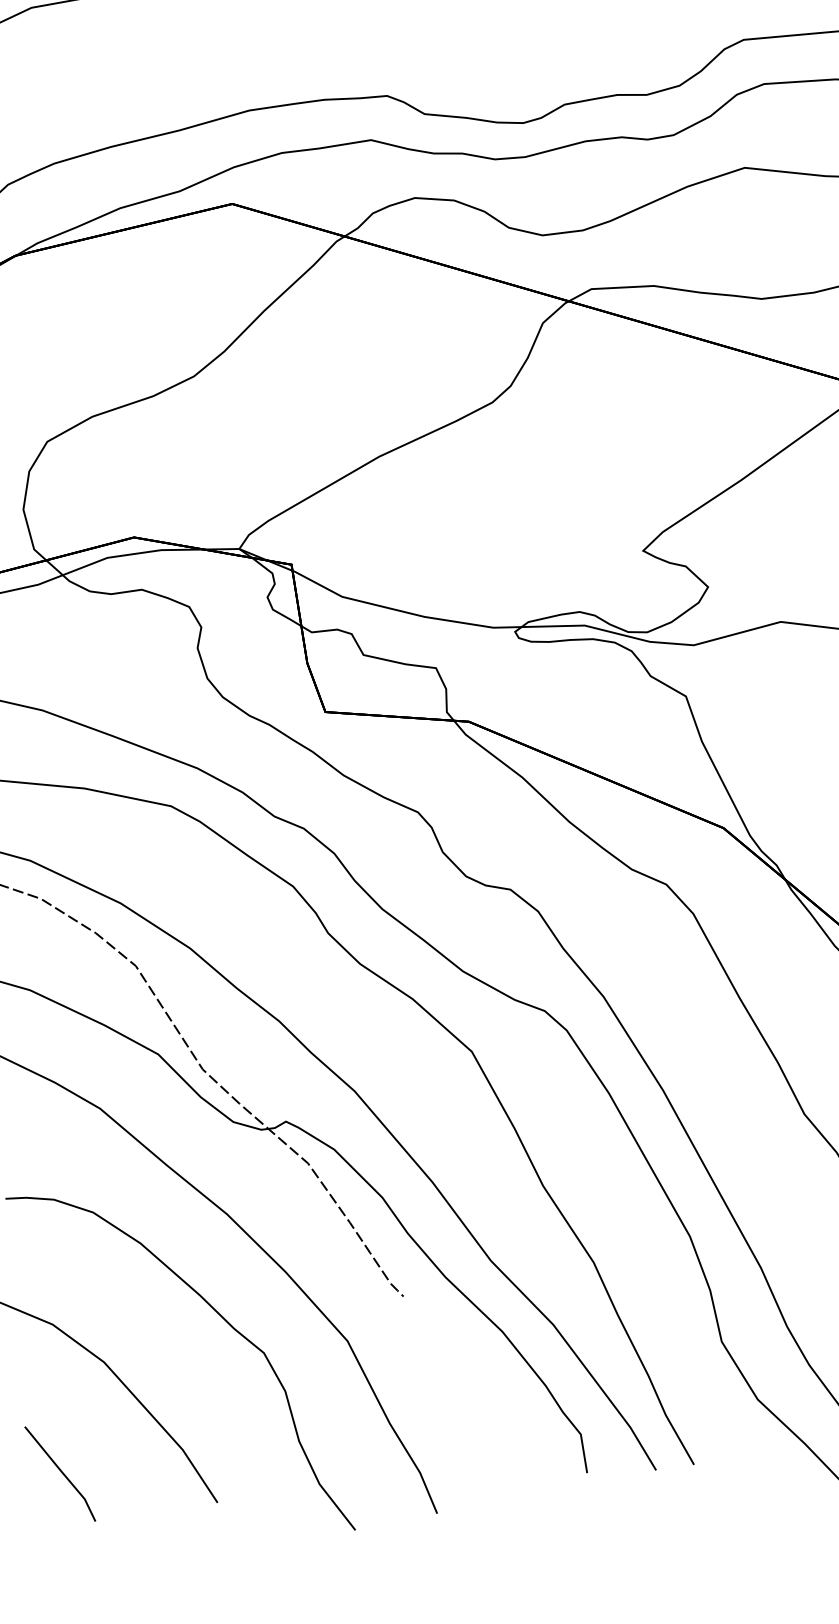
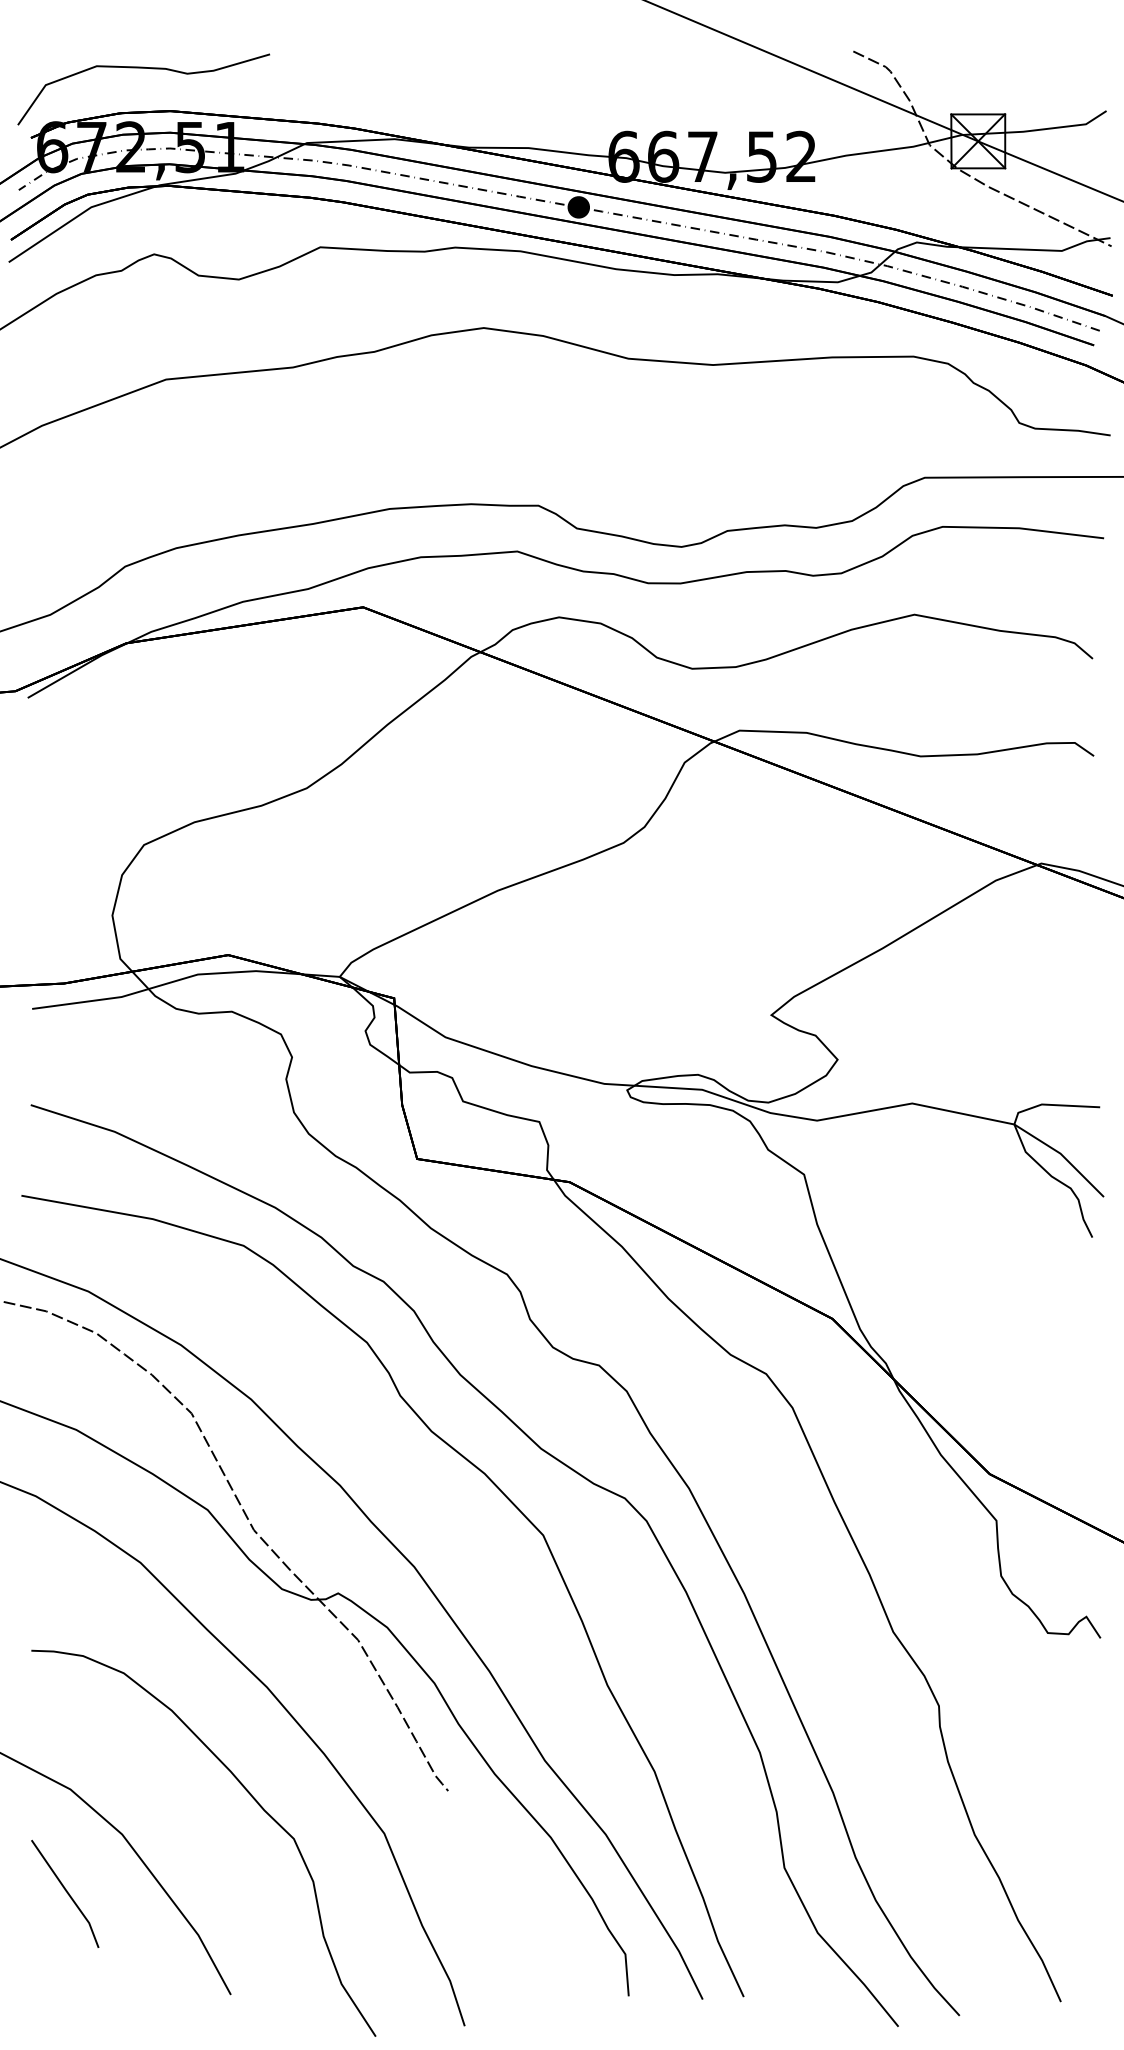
line: (61, 1472) -> (66, 1892), moved

